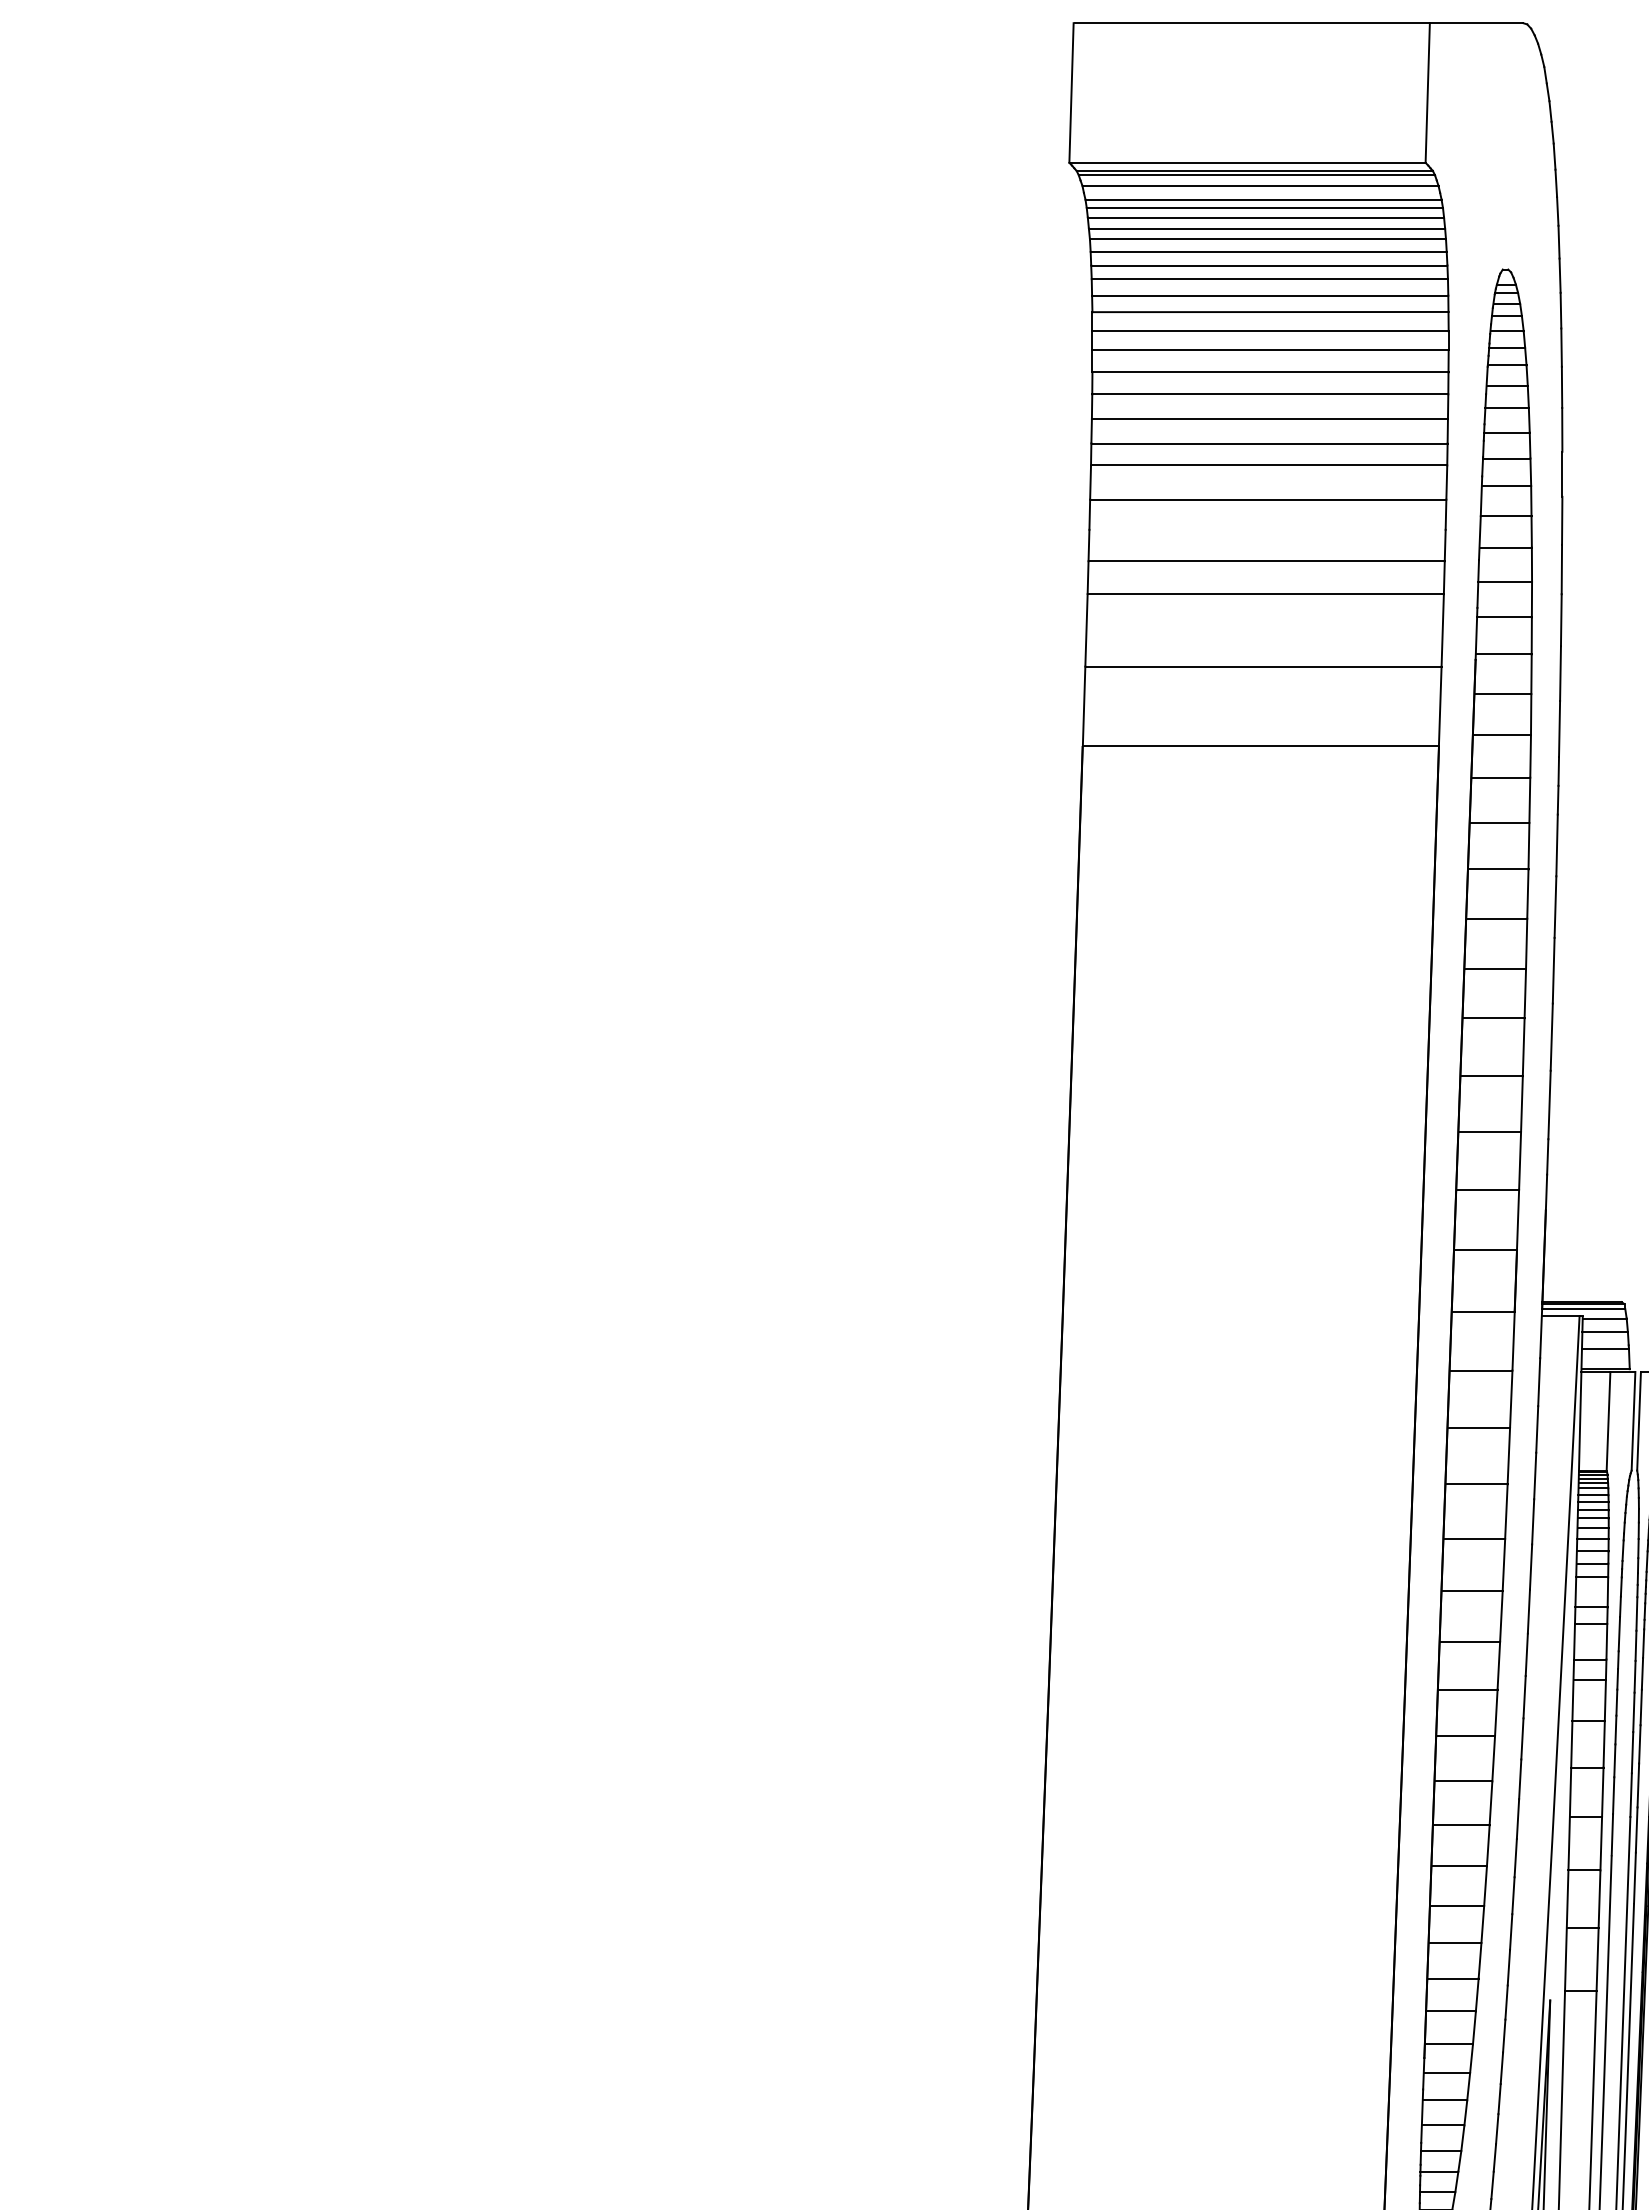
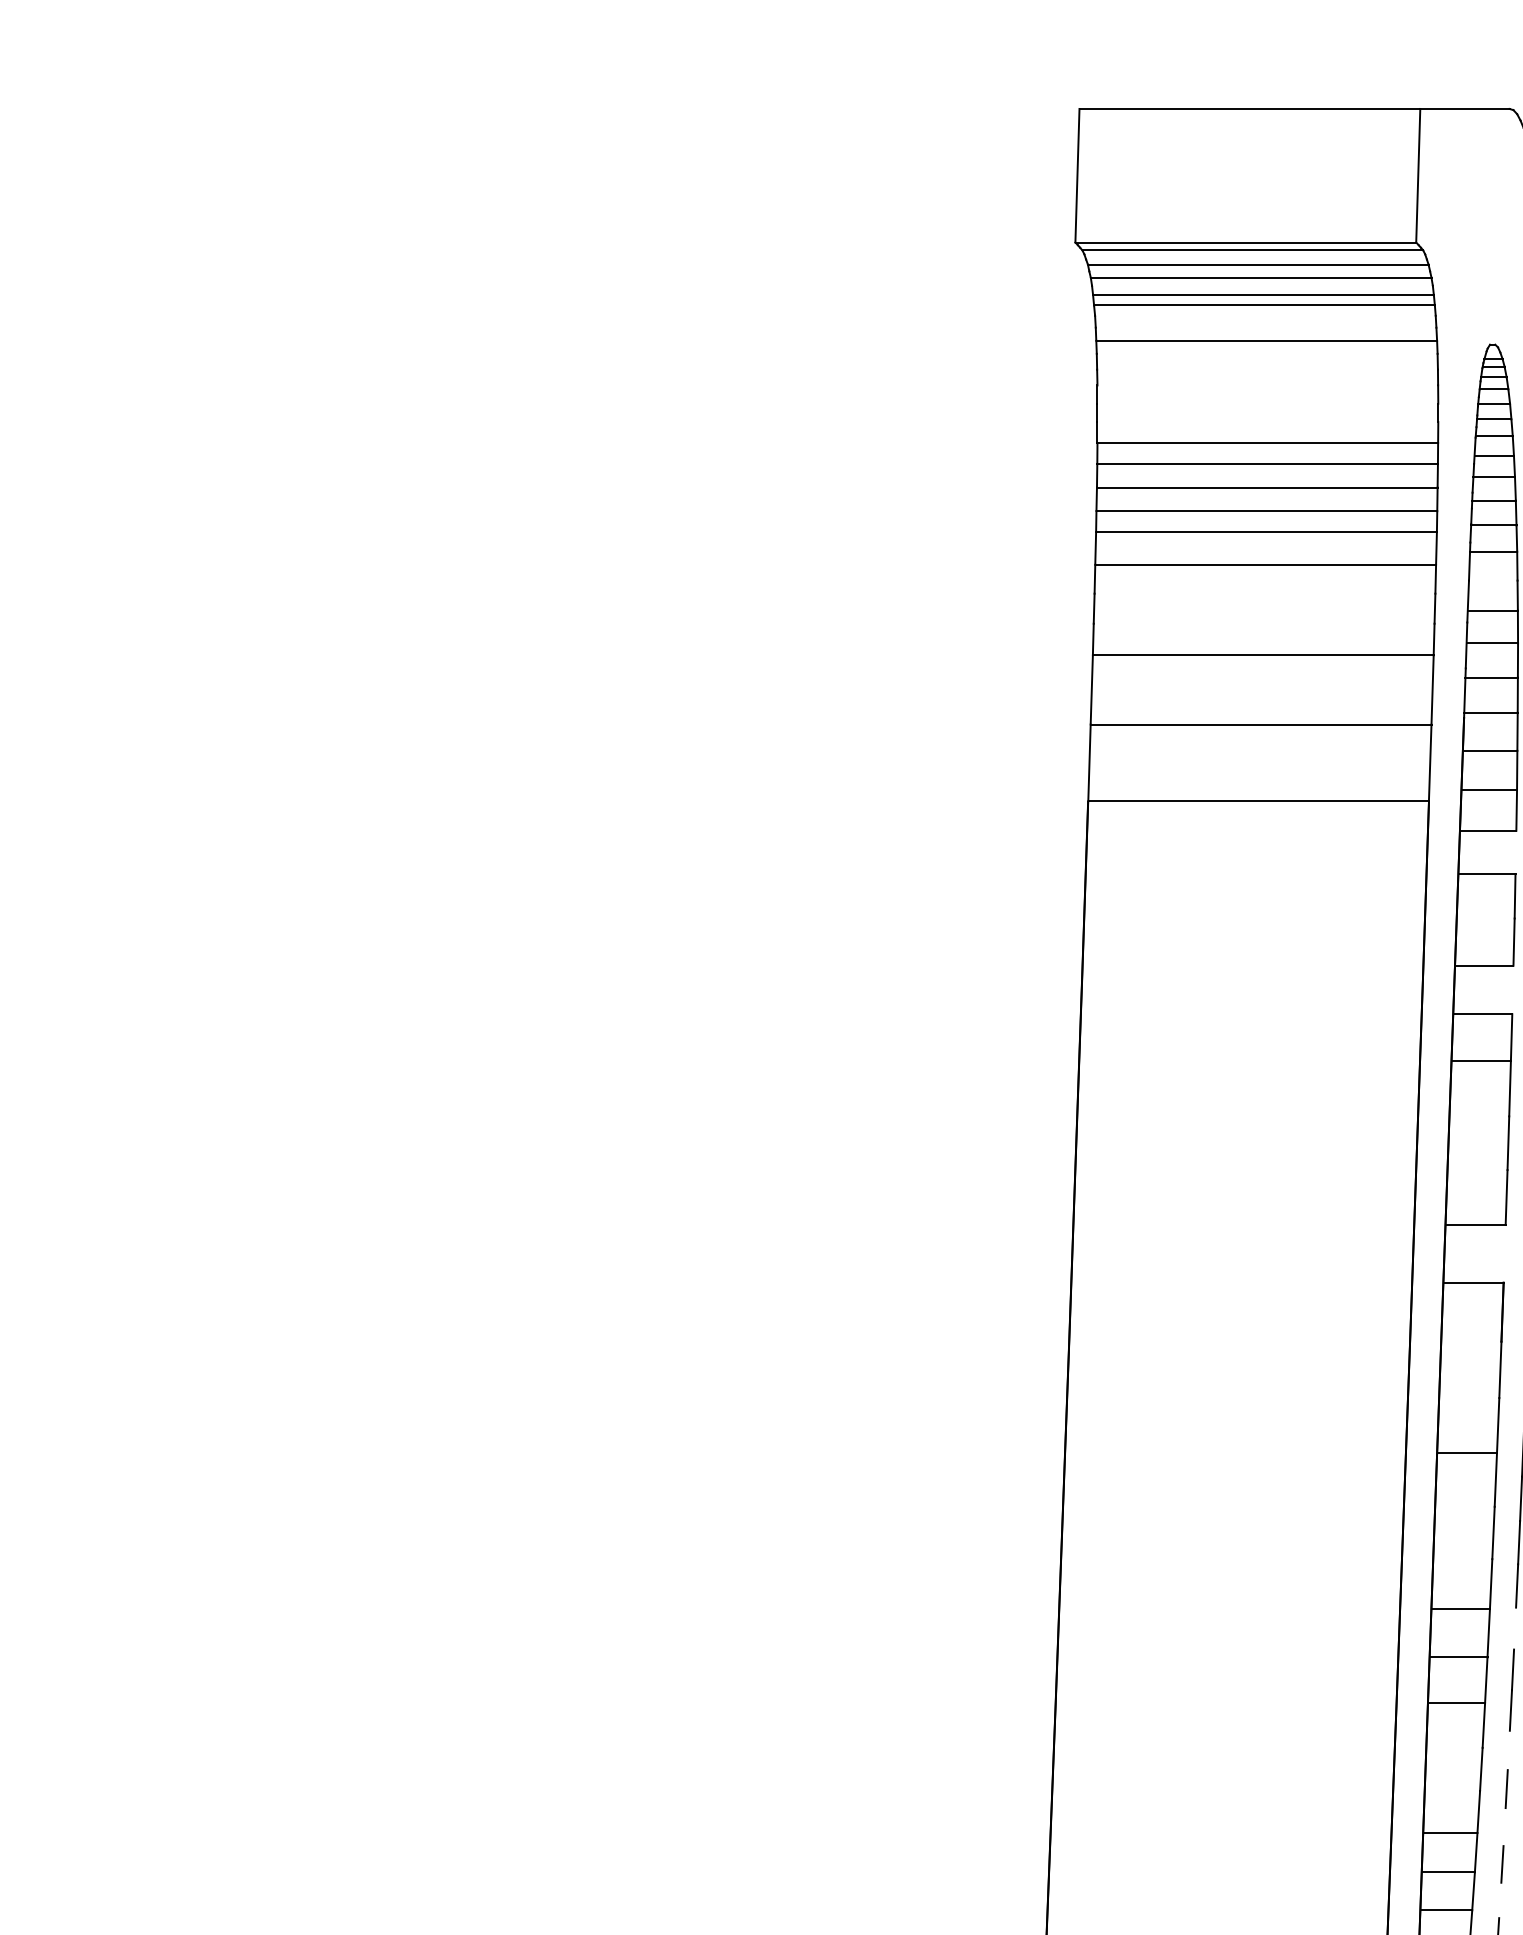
line: (1257, 175) -> (1255, 254), removed
line: (1265, 208) -> (1263, 286), removed
line: (1268, 239) -> (1265, 315), removed
line: (1268, 251) -> (1265, 327), removed
line: (1269, 279) -> (1266, 354), removed
line: (1270, 295) -> (1267, 369), removed
line: (1270, 311) -> (1267, 384), removed
line: (1270, 331) -> (1267, 403), removed
line: (1270, 350) -> (1267, 422), removed
line: (1505, 516) -> (1492, 580), removed
line: (1266, 561) -> (1263, 623), removed
line: (1529, 799) -> (1515, 851), removed
line: (1498, 869) -> (1485, 918), removed
line: (1526, 943) -> (1512, 989), removed
line: (1491, 1076) -> (1479, 1116), removed
line: (1490, 1132) -> (1478, 1170), removed
line: (1517, 1219) -> (1504, 1253), removed
line: (1483, 1311) -> (1471, 1341), removed
line: (1481, 1370) -> (1469, 1397), removed
line: (1476, 1484) -> (1464, 1507), removed
line: (1474, 1539) -> (1462, 1559), removed
line: (1528, 1611) -> (1514, 1628), removed
line: (1466, 1736) -> (1455, 1748), removed
line: (1522, 1738) -> (1508, 1750), removed
line: (1463, 1781) -> (1452, 1791), removed
line: (1517, 1818) -> (1504, 1826), removed
line: (1513, 1895) -> (1500, 1900), removed

